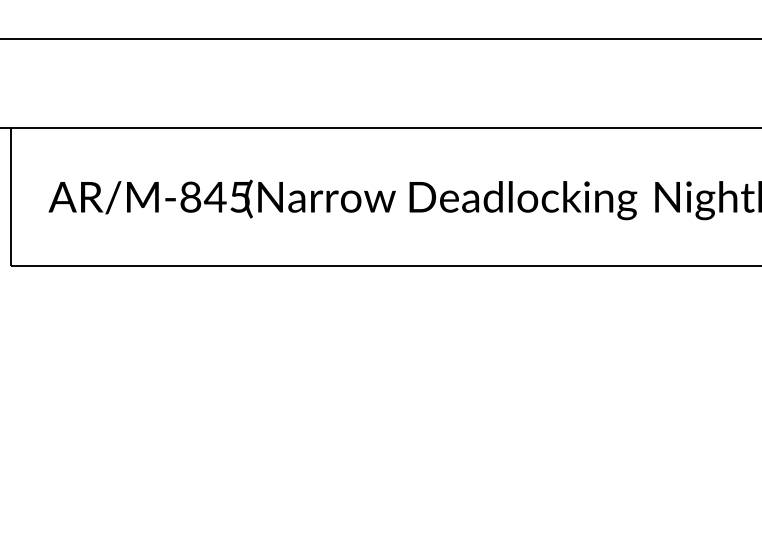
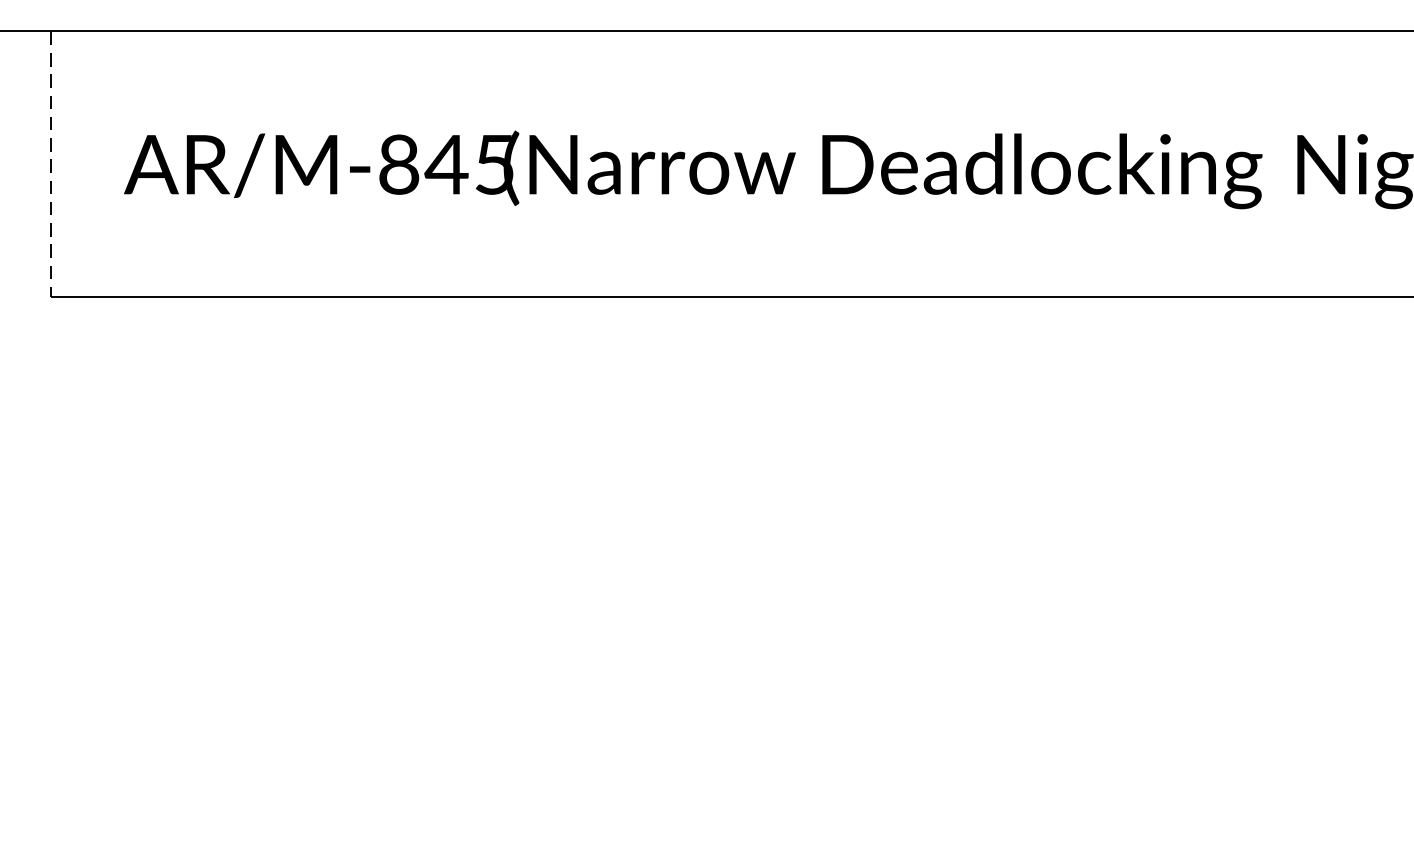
line: (10, 196) -> (50, 163), solid -> dashed

